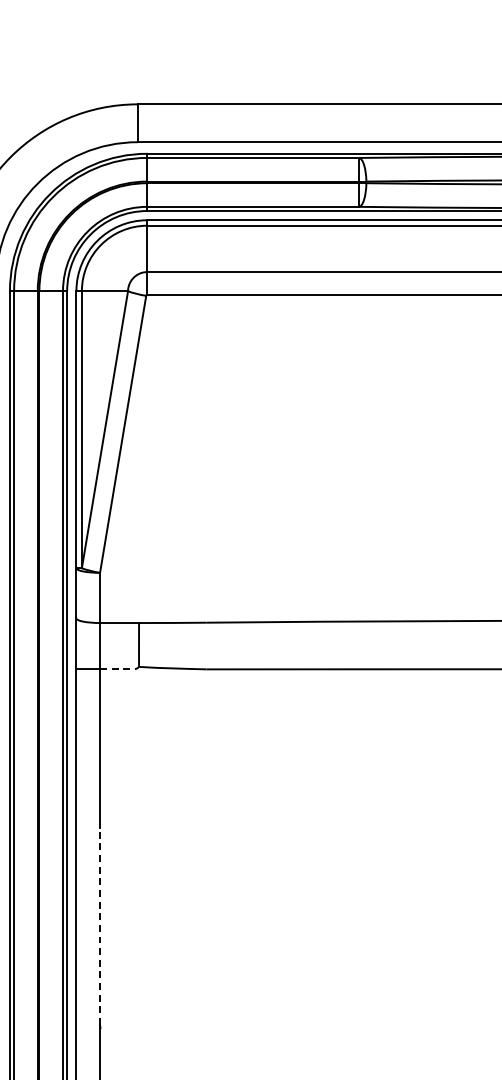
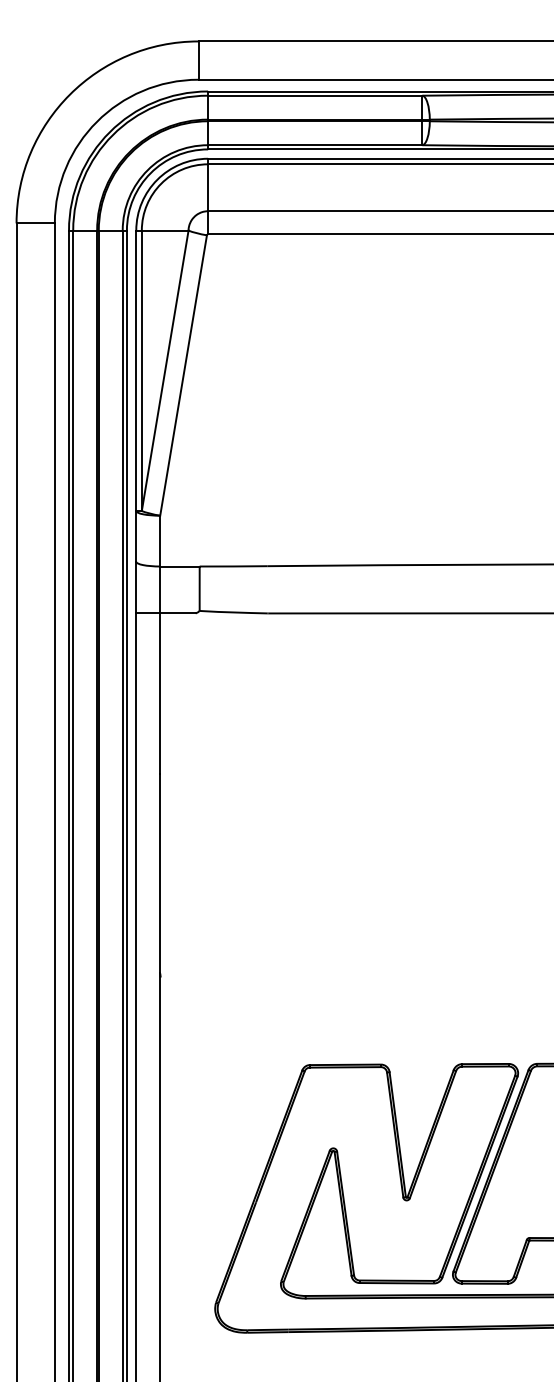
line: (117, 669) -> (177, 613), dashed -> solid
line: (100, 926) -> (160, 873), dashed -> solid

